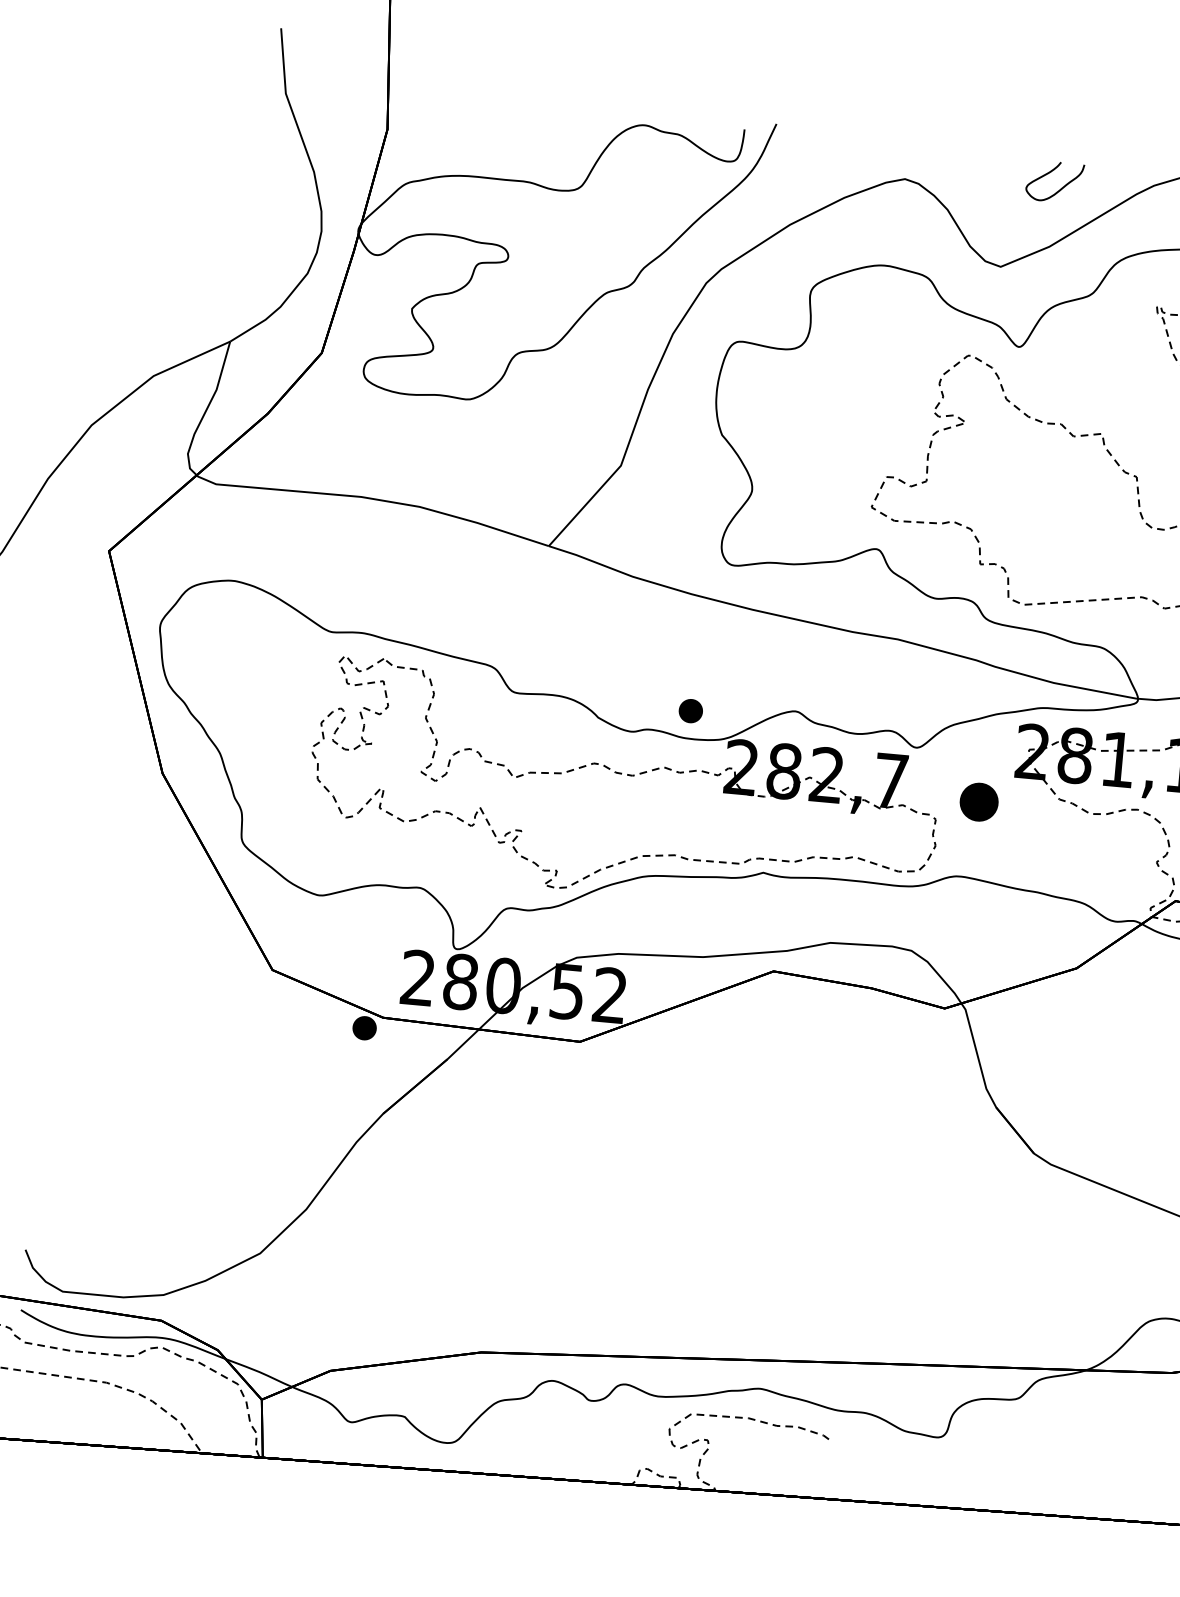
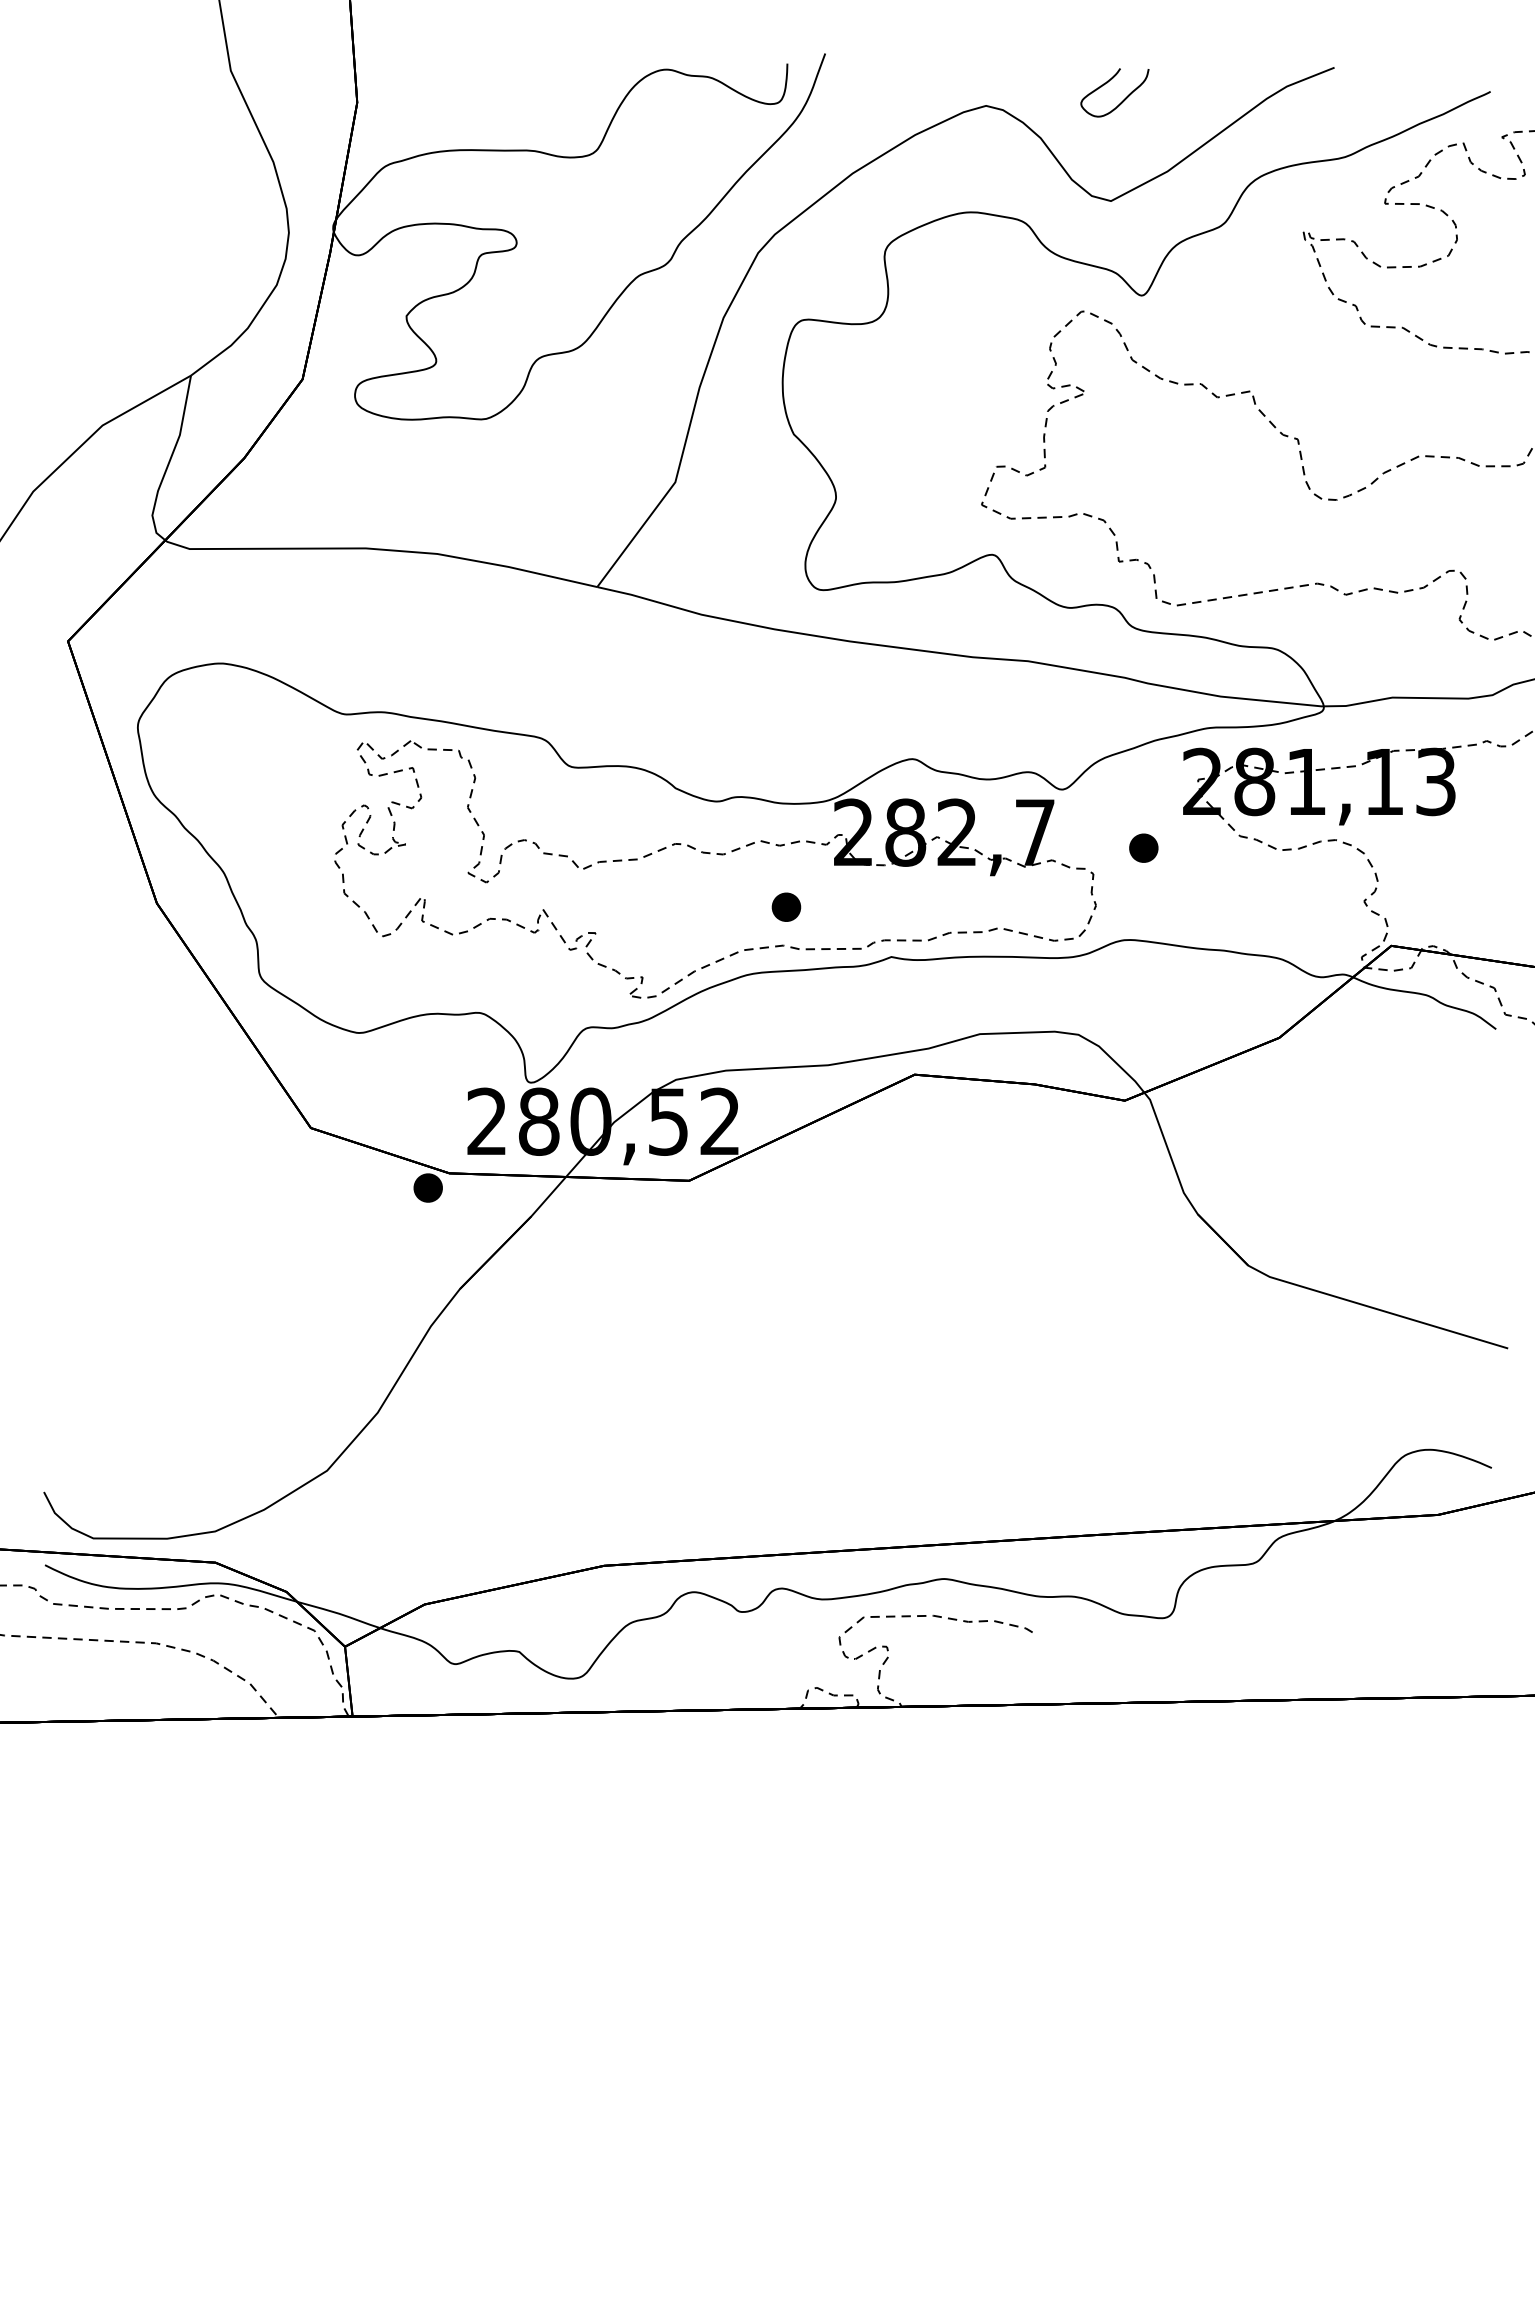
curve: (1060, 188) -> (1122, 100), moved
part: (690, 710) -> (786, 906), moved
part: (979, 801) -> (1143, 847), size x0.62

